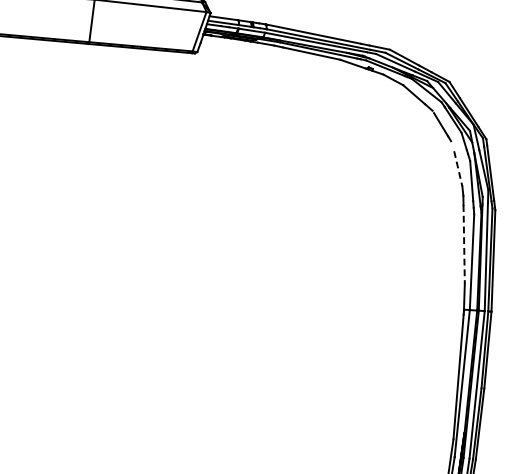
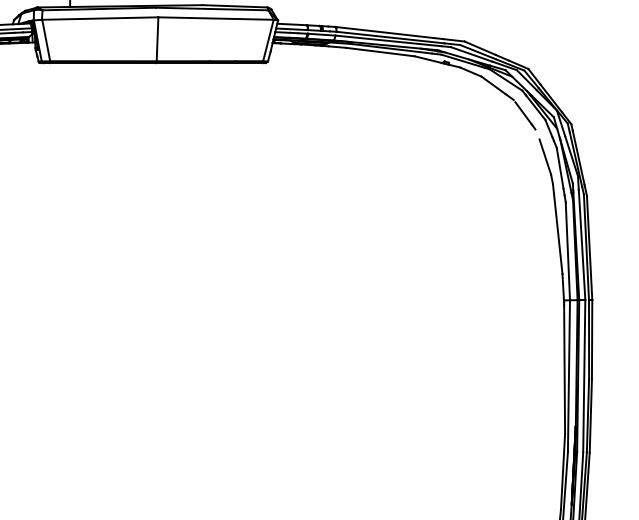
line: (458, 169) -> (545, 157), dashed -> solid
line: (464, 245) -> (558, 234), dashed -> solid

